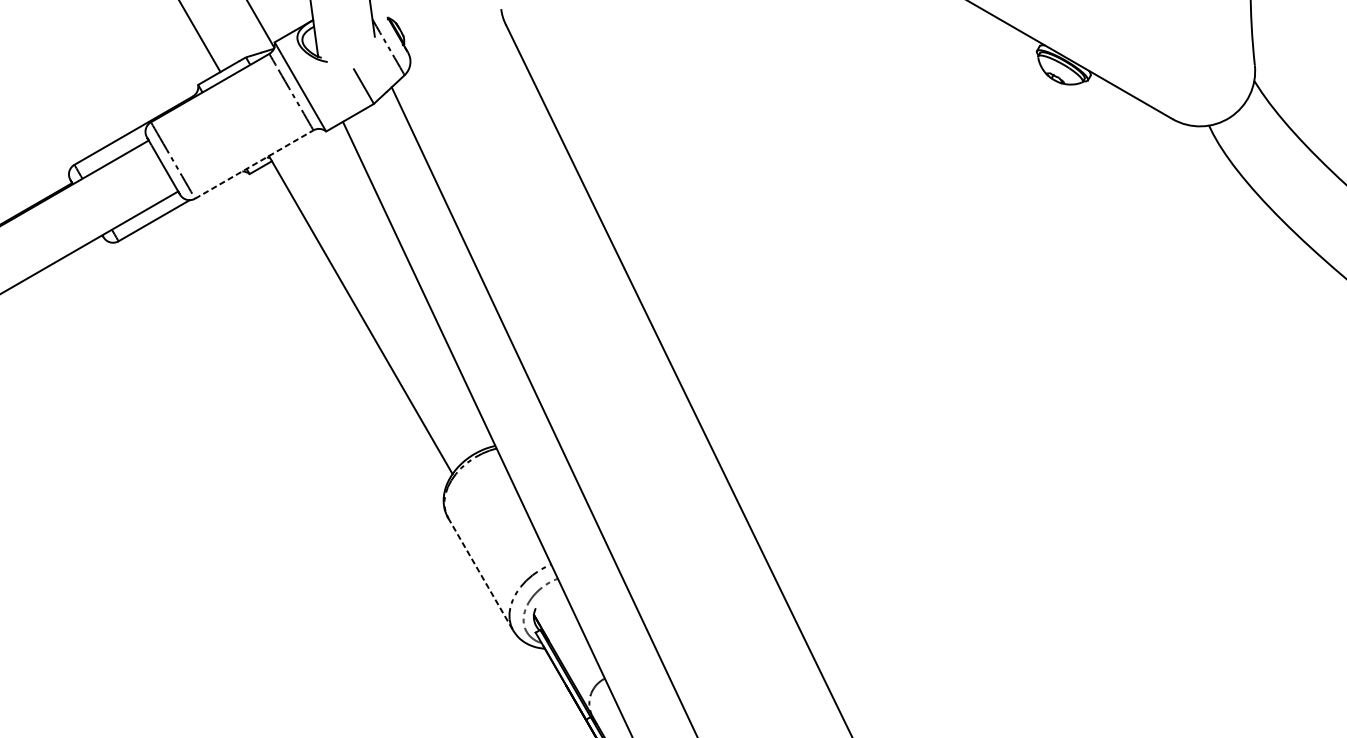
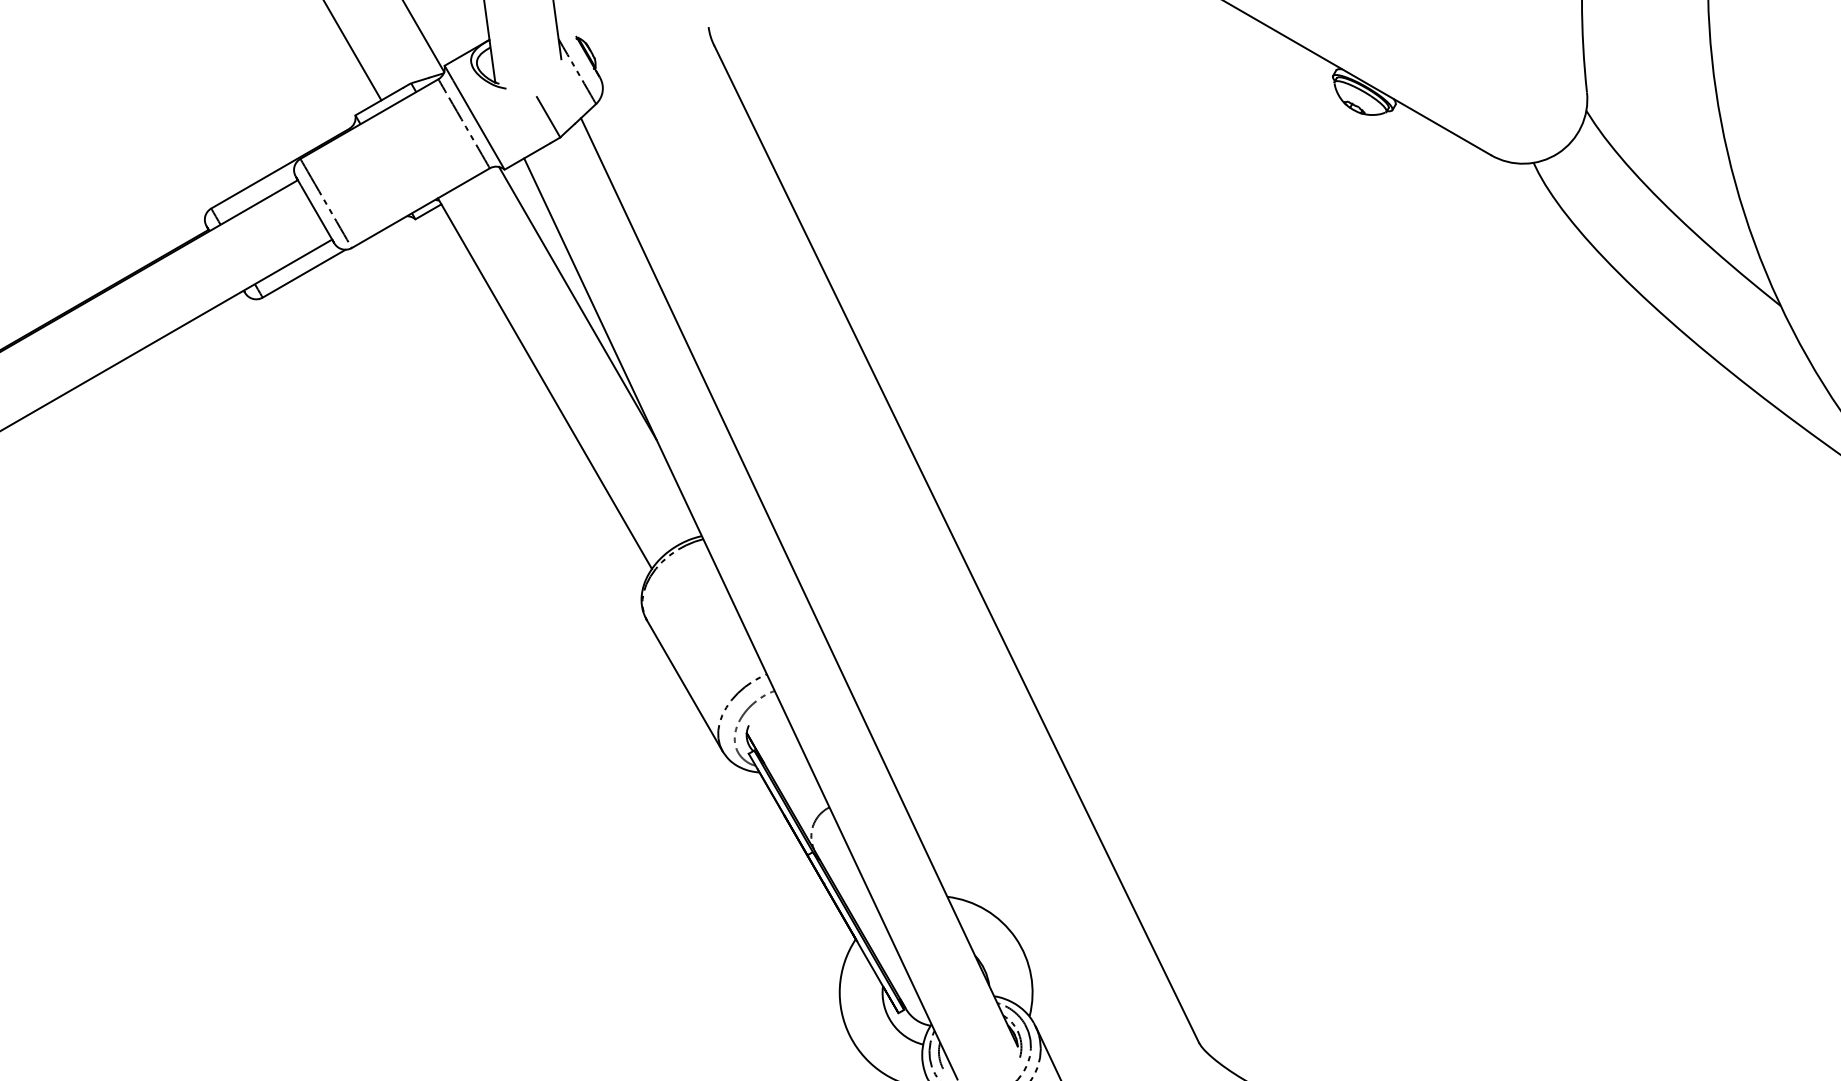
line: (253, 164) -> (420, 208), dashed -> solid
line: (388, 245) -> (577, 302), added
line: (480, 574) -> (684, 685), dashed -> solid

